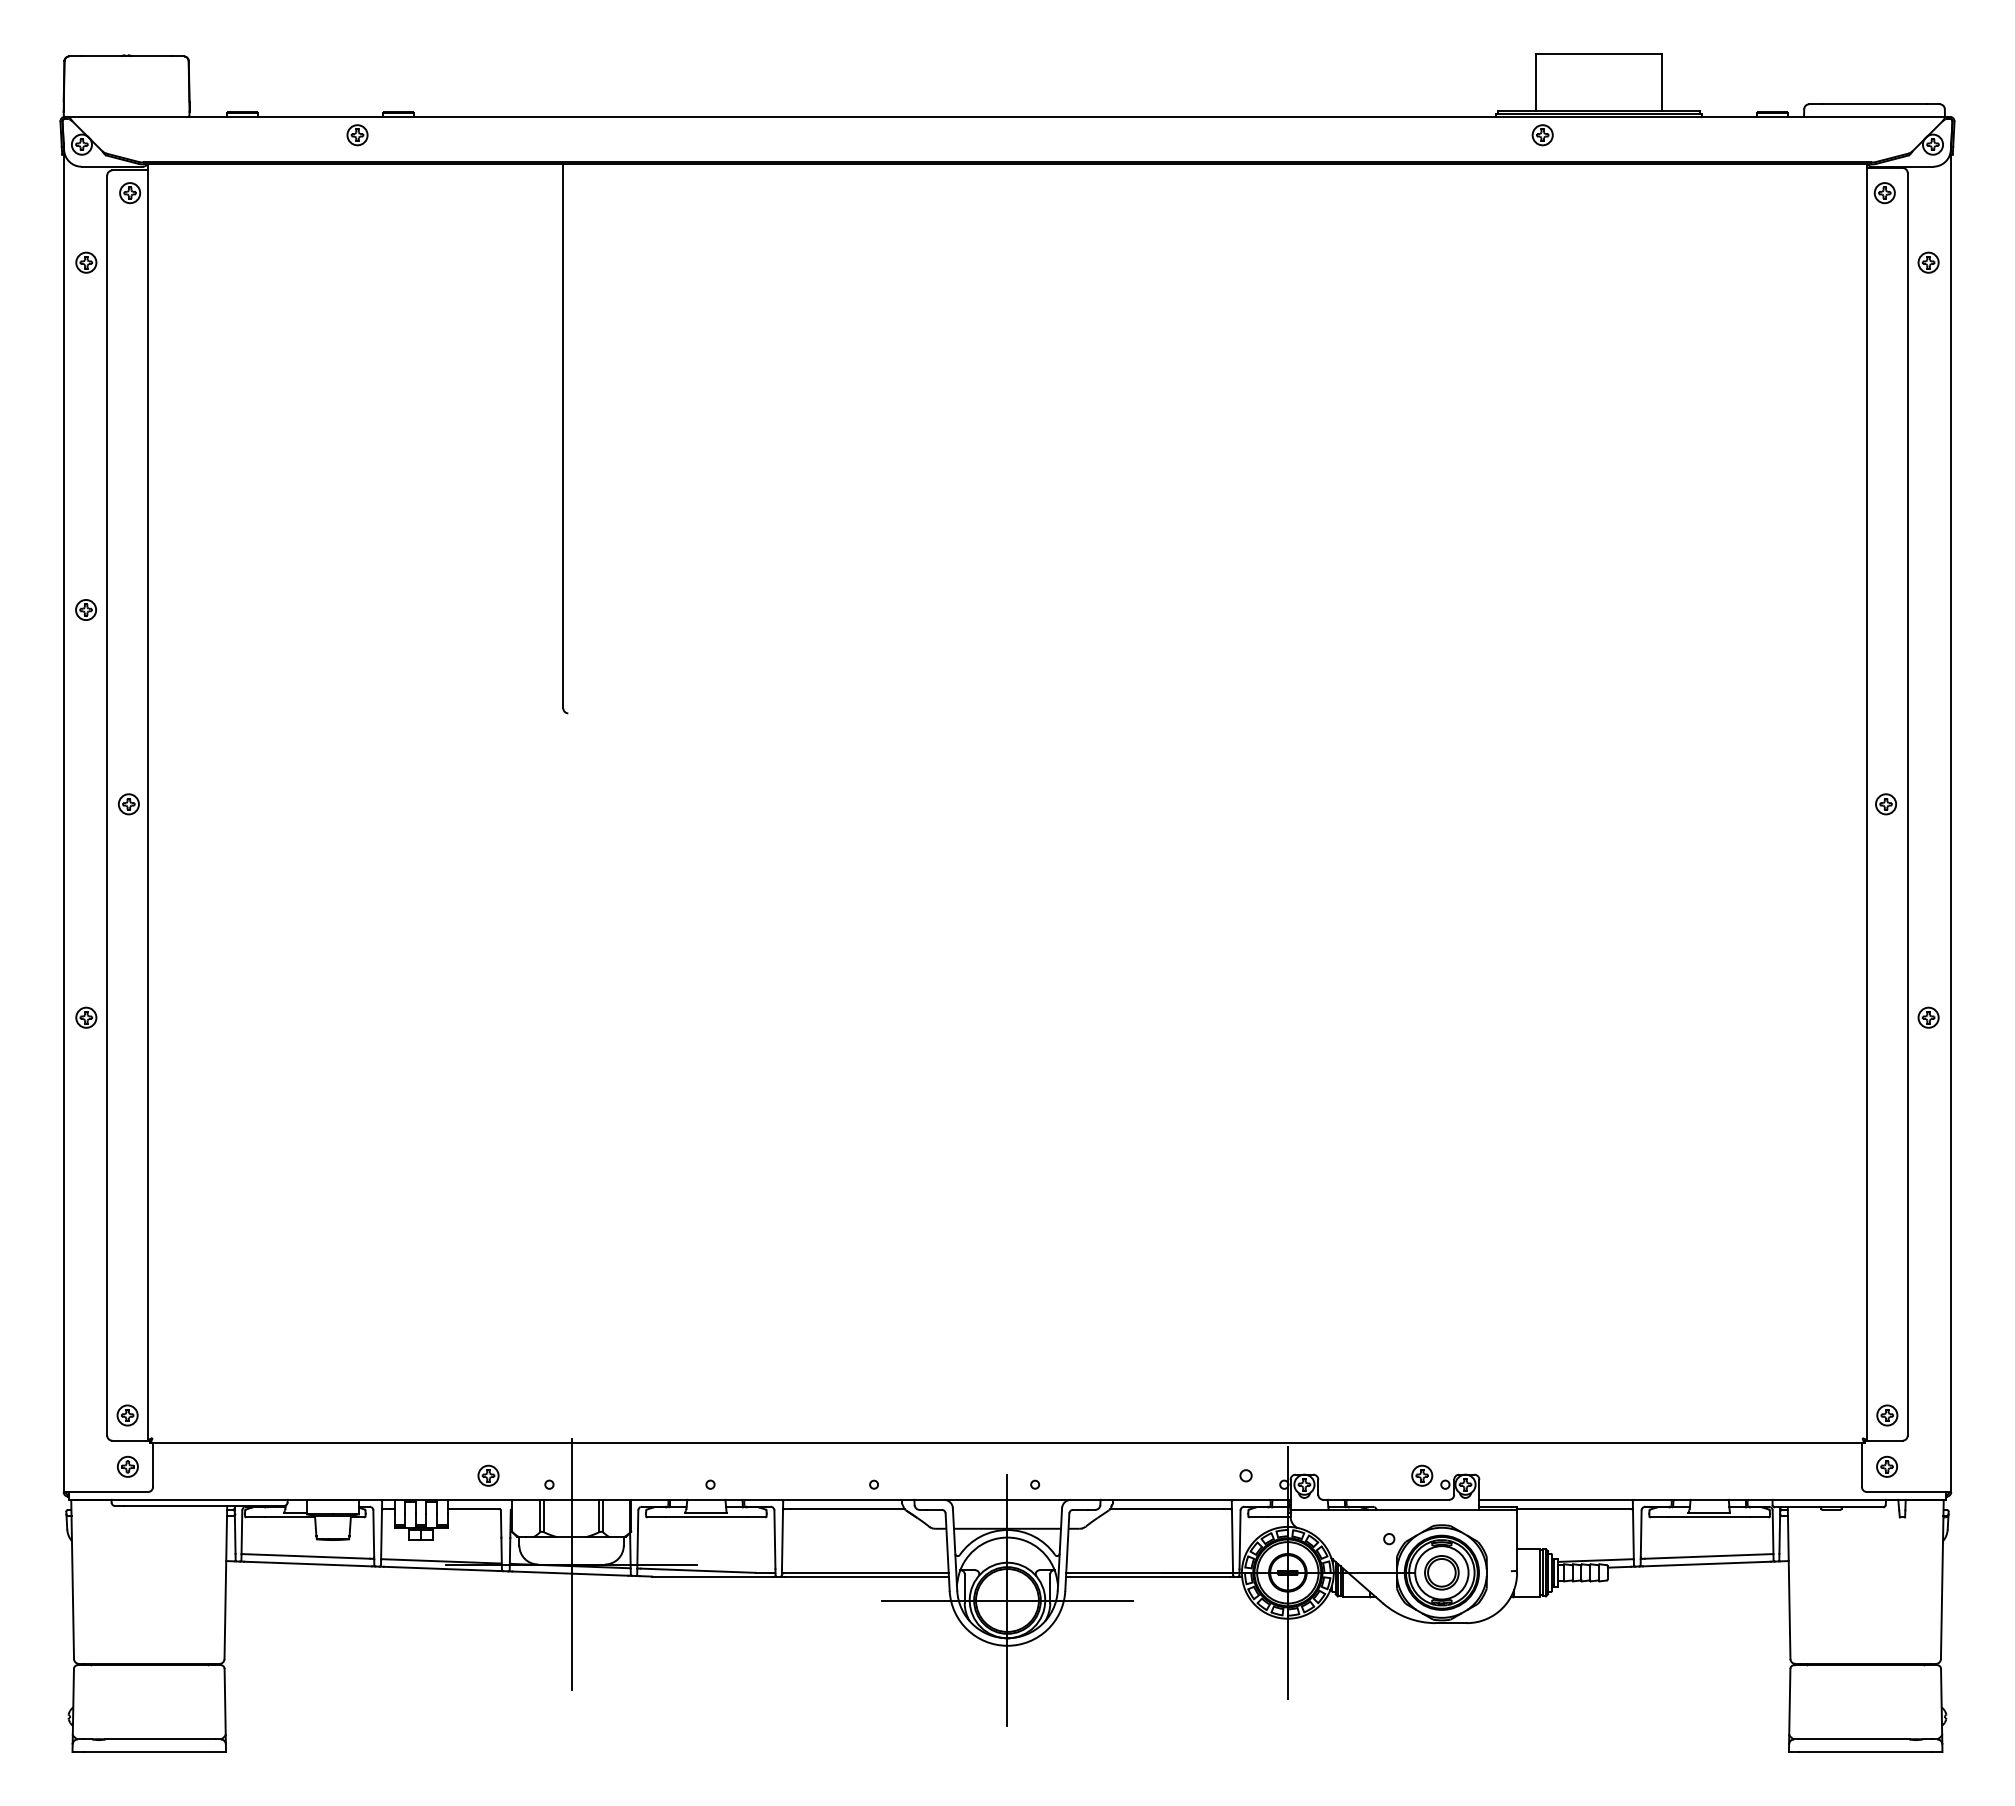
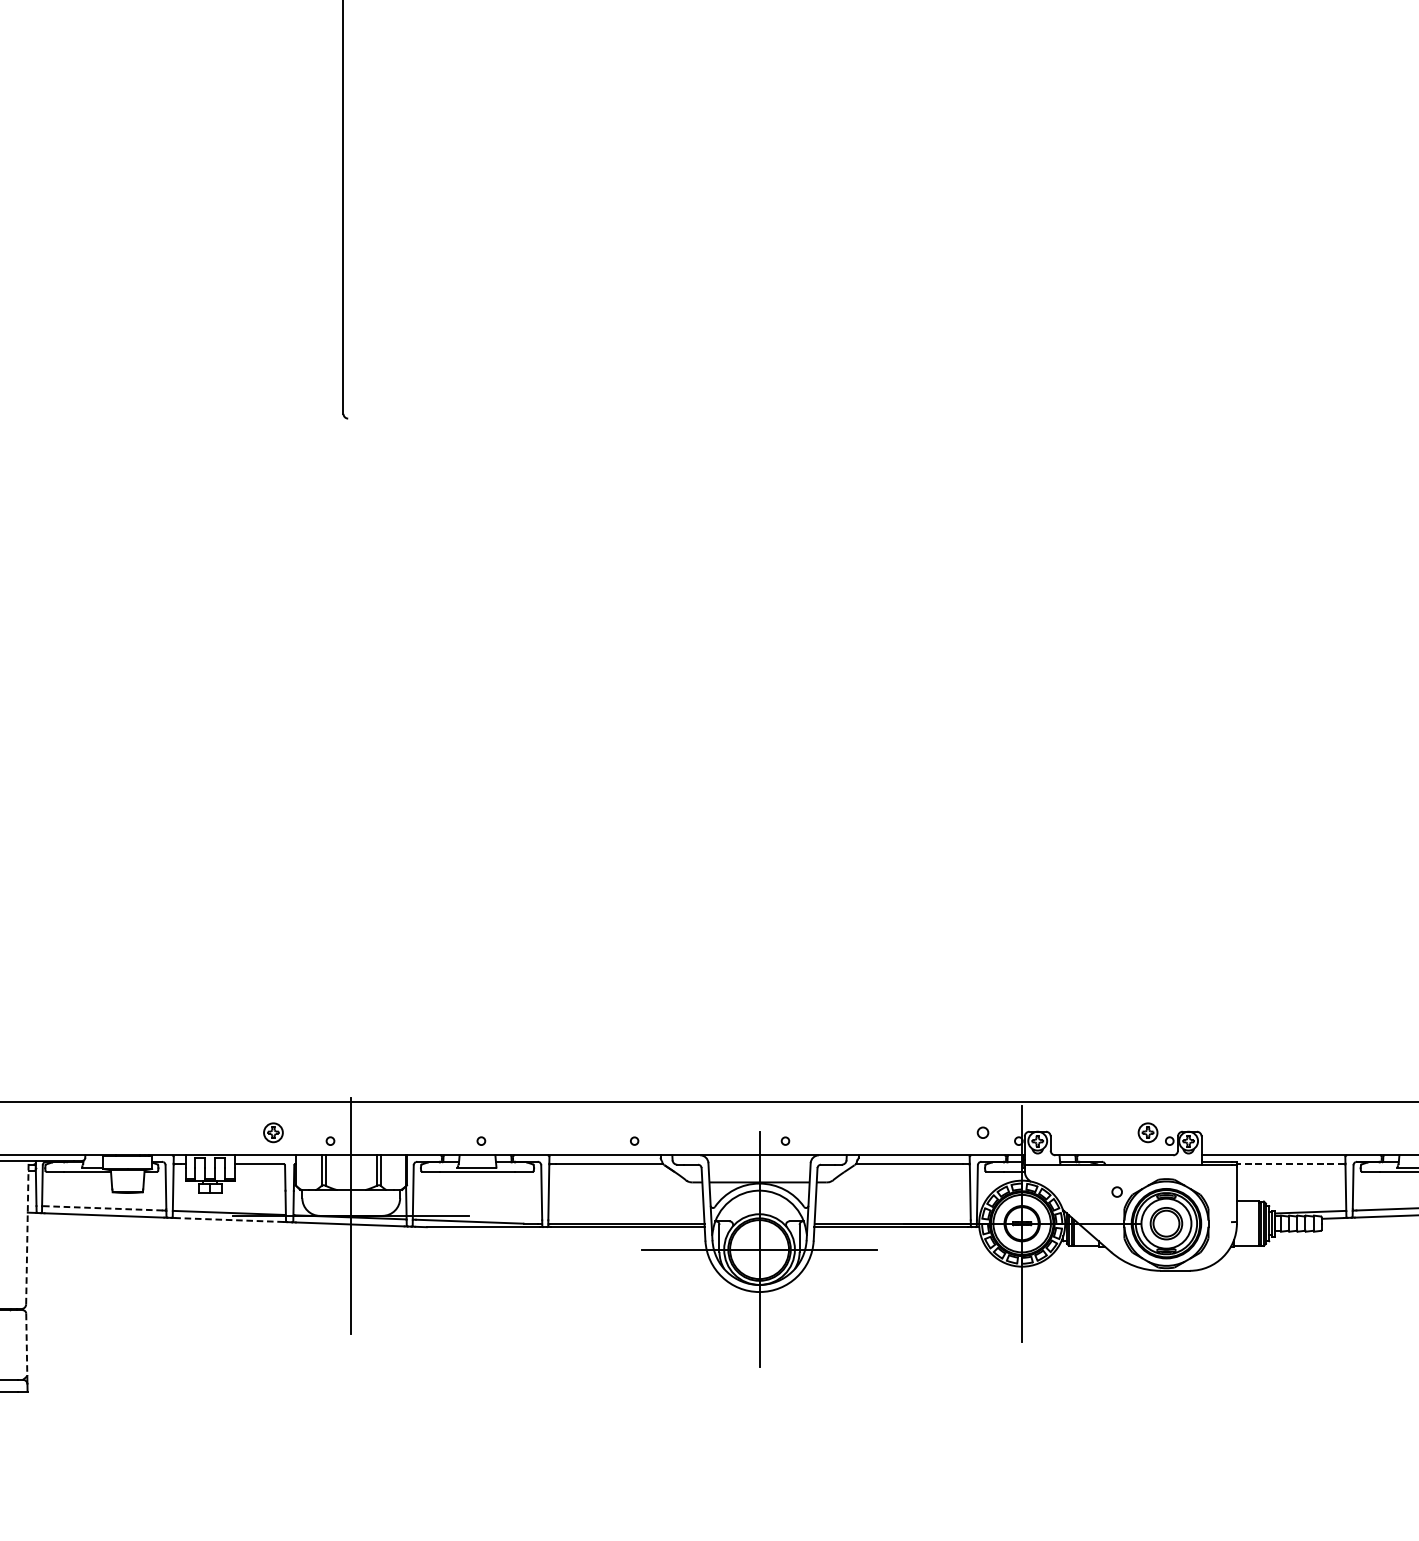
line: (1573, 1509) -> (1289, 1164), solid -> dashed
line: (306, 1556) -> (102, 1208), solid -> dashed
line: (441, 1568) -> (229, 1219), solid -> dashed
line: (225, 1582) -> (27, 1232), solid -> dashed
line: (225, 1701) -> (27, 1344), solid -> dashed

